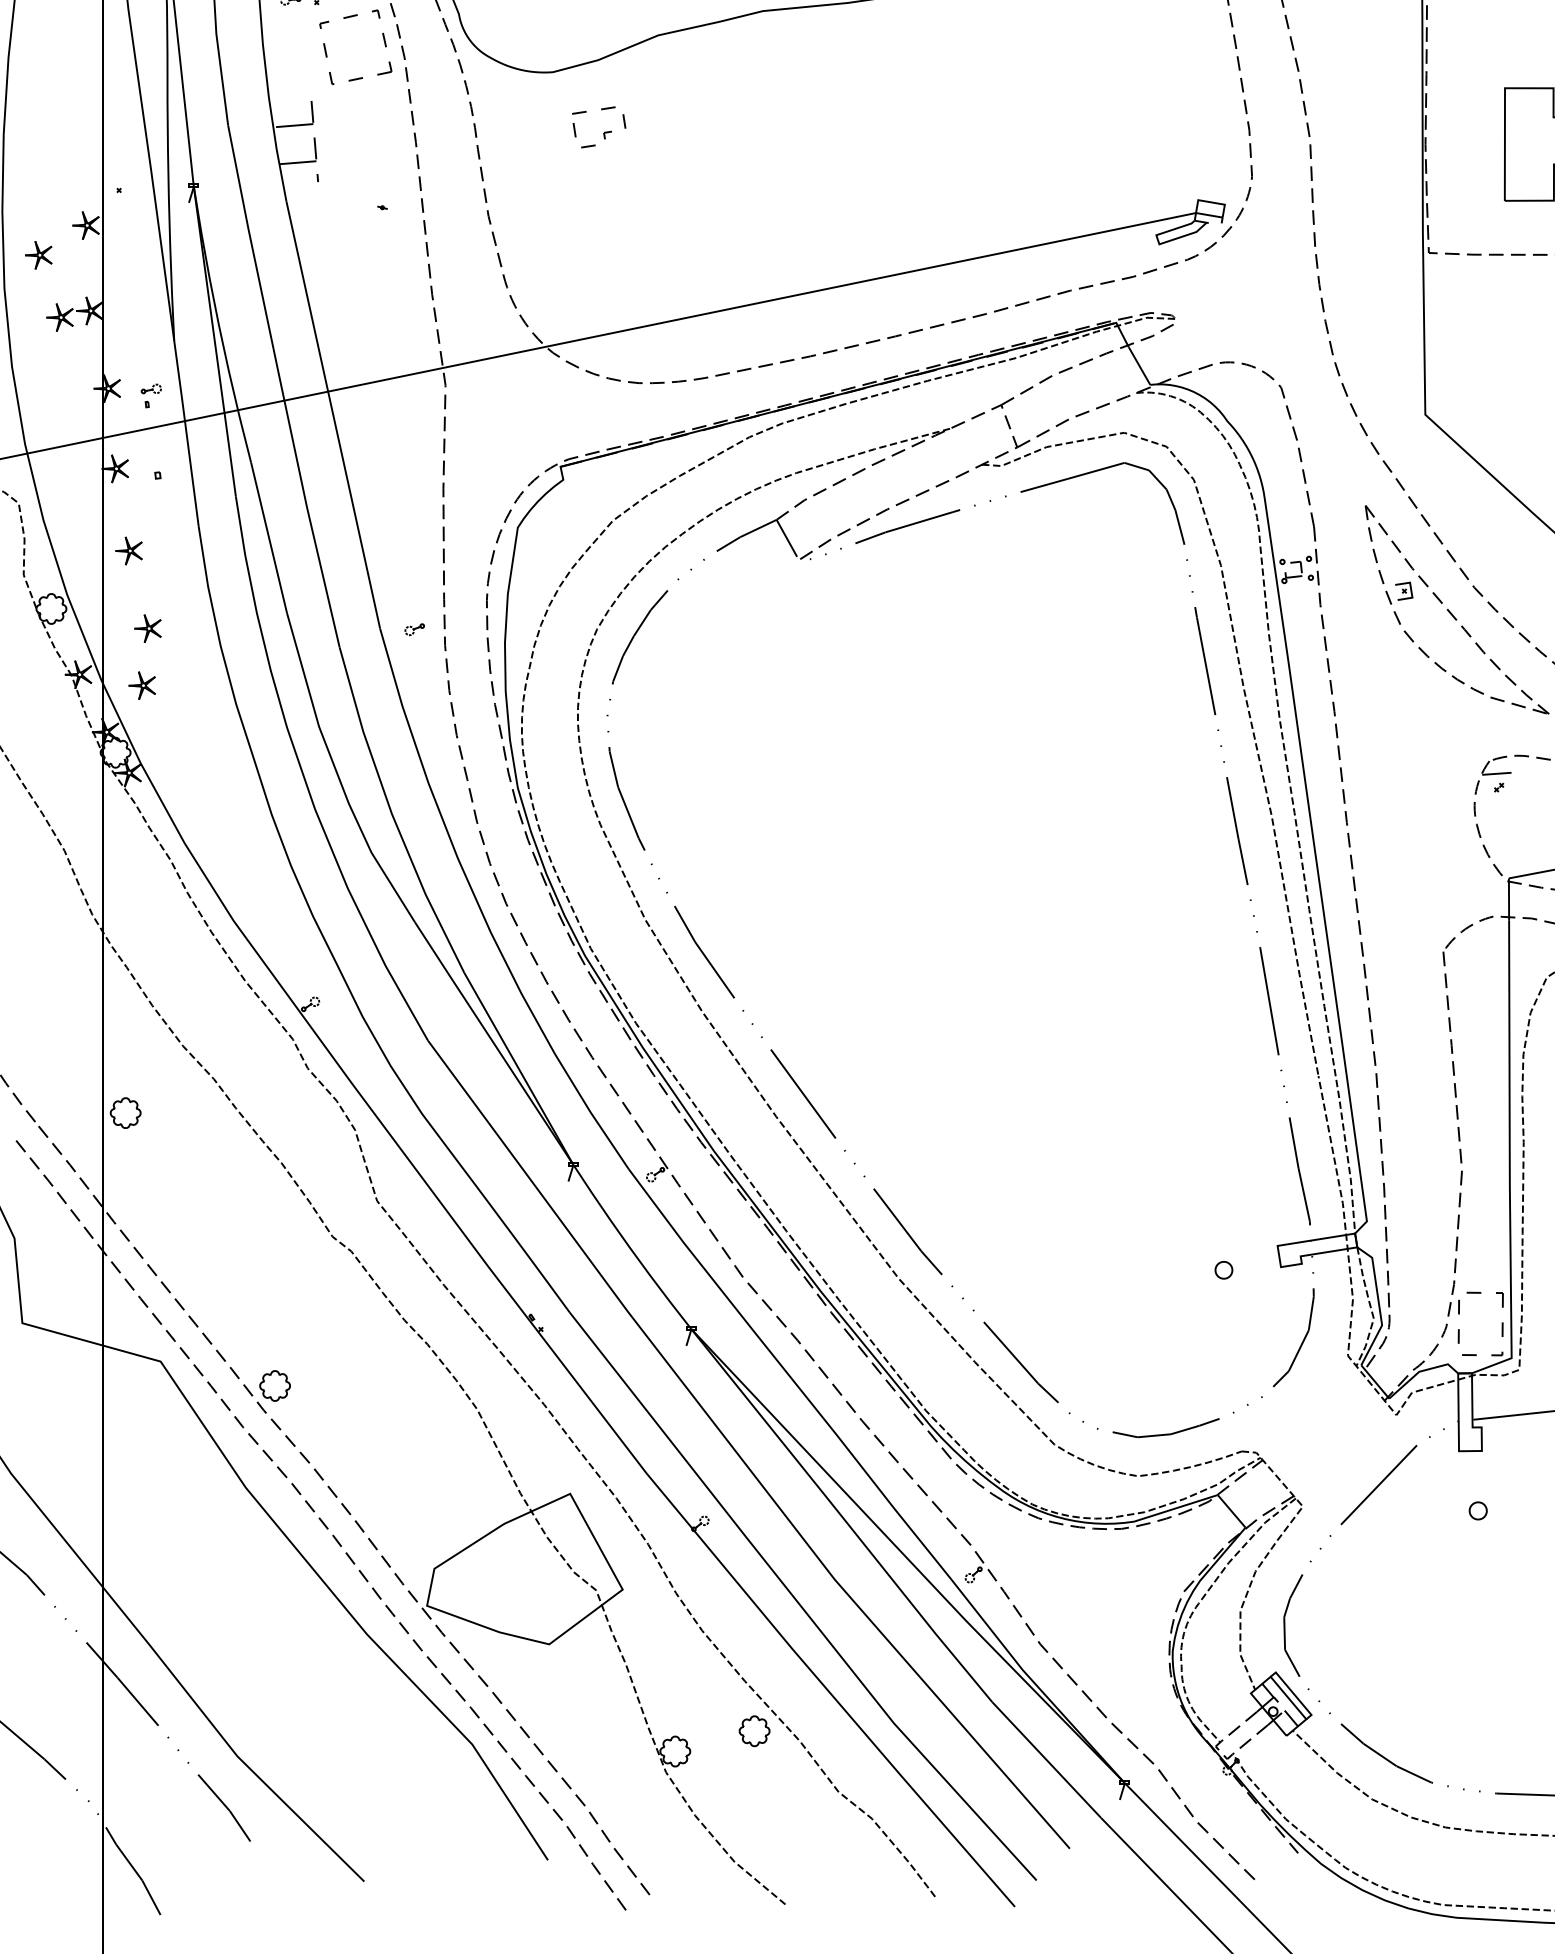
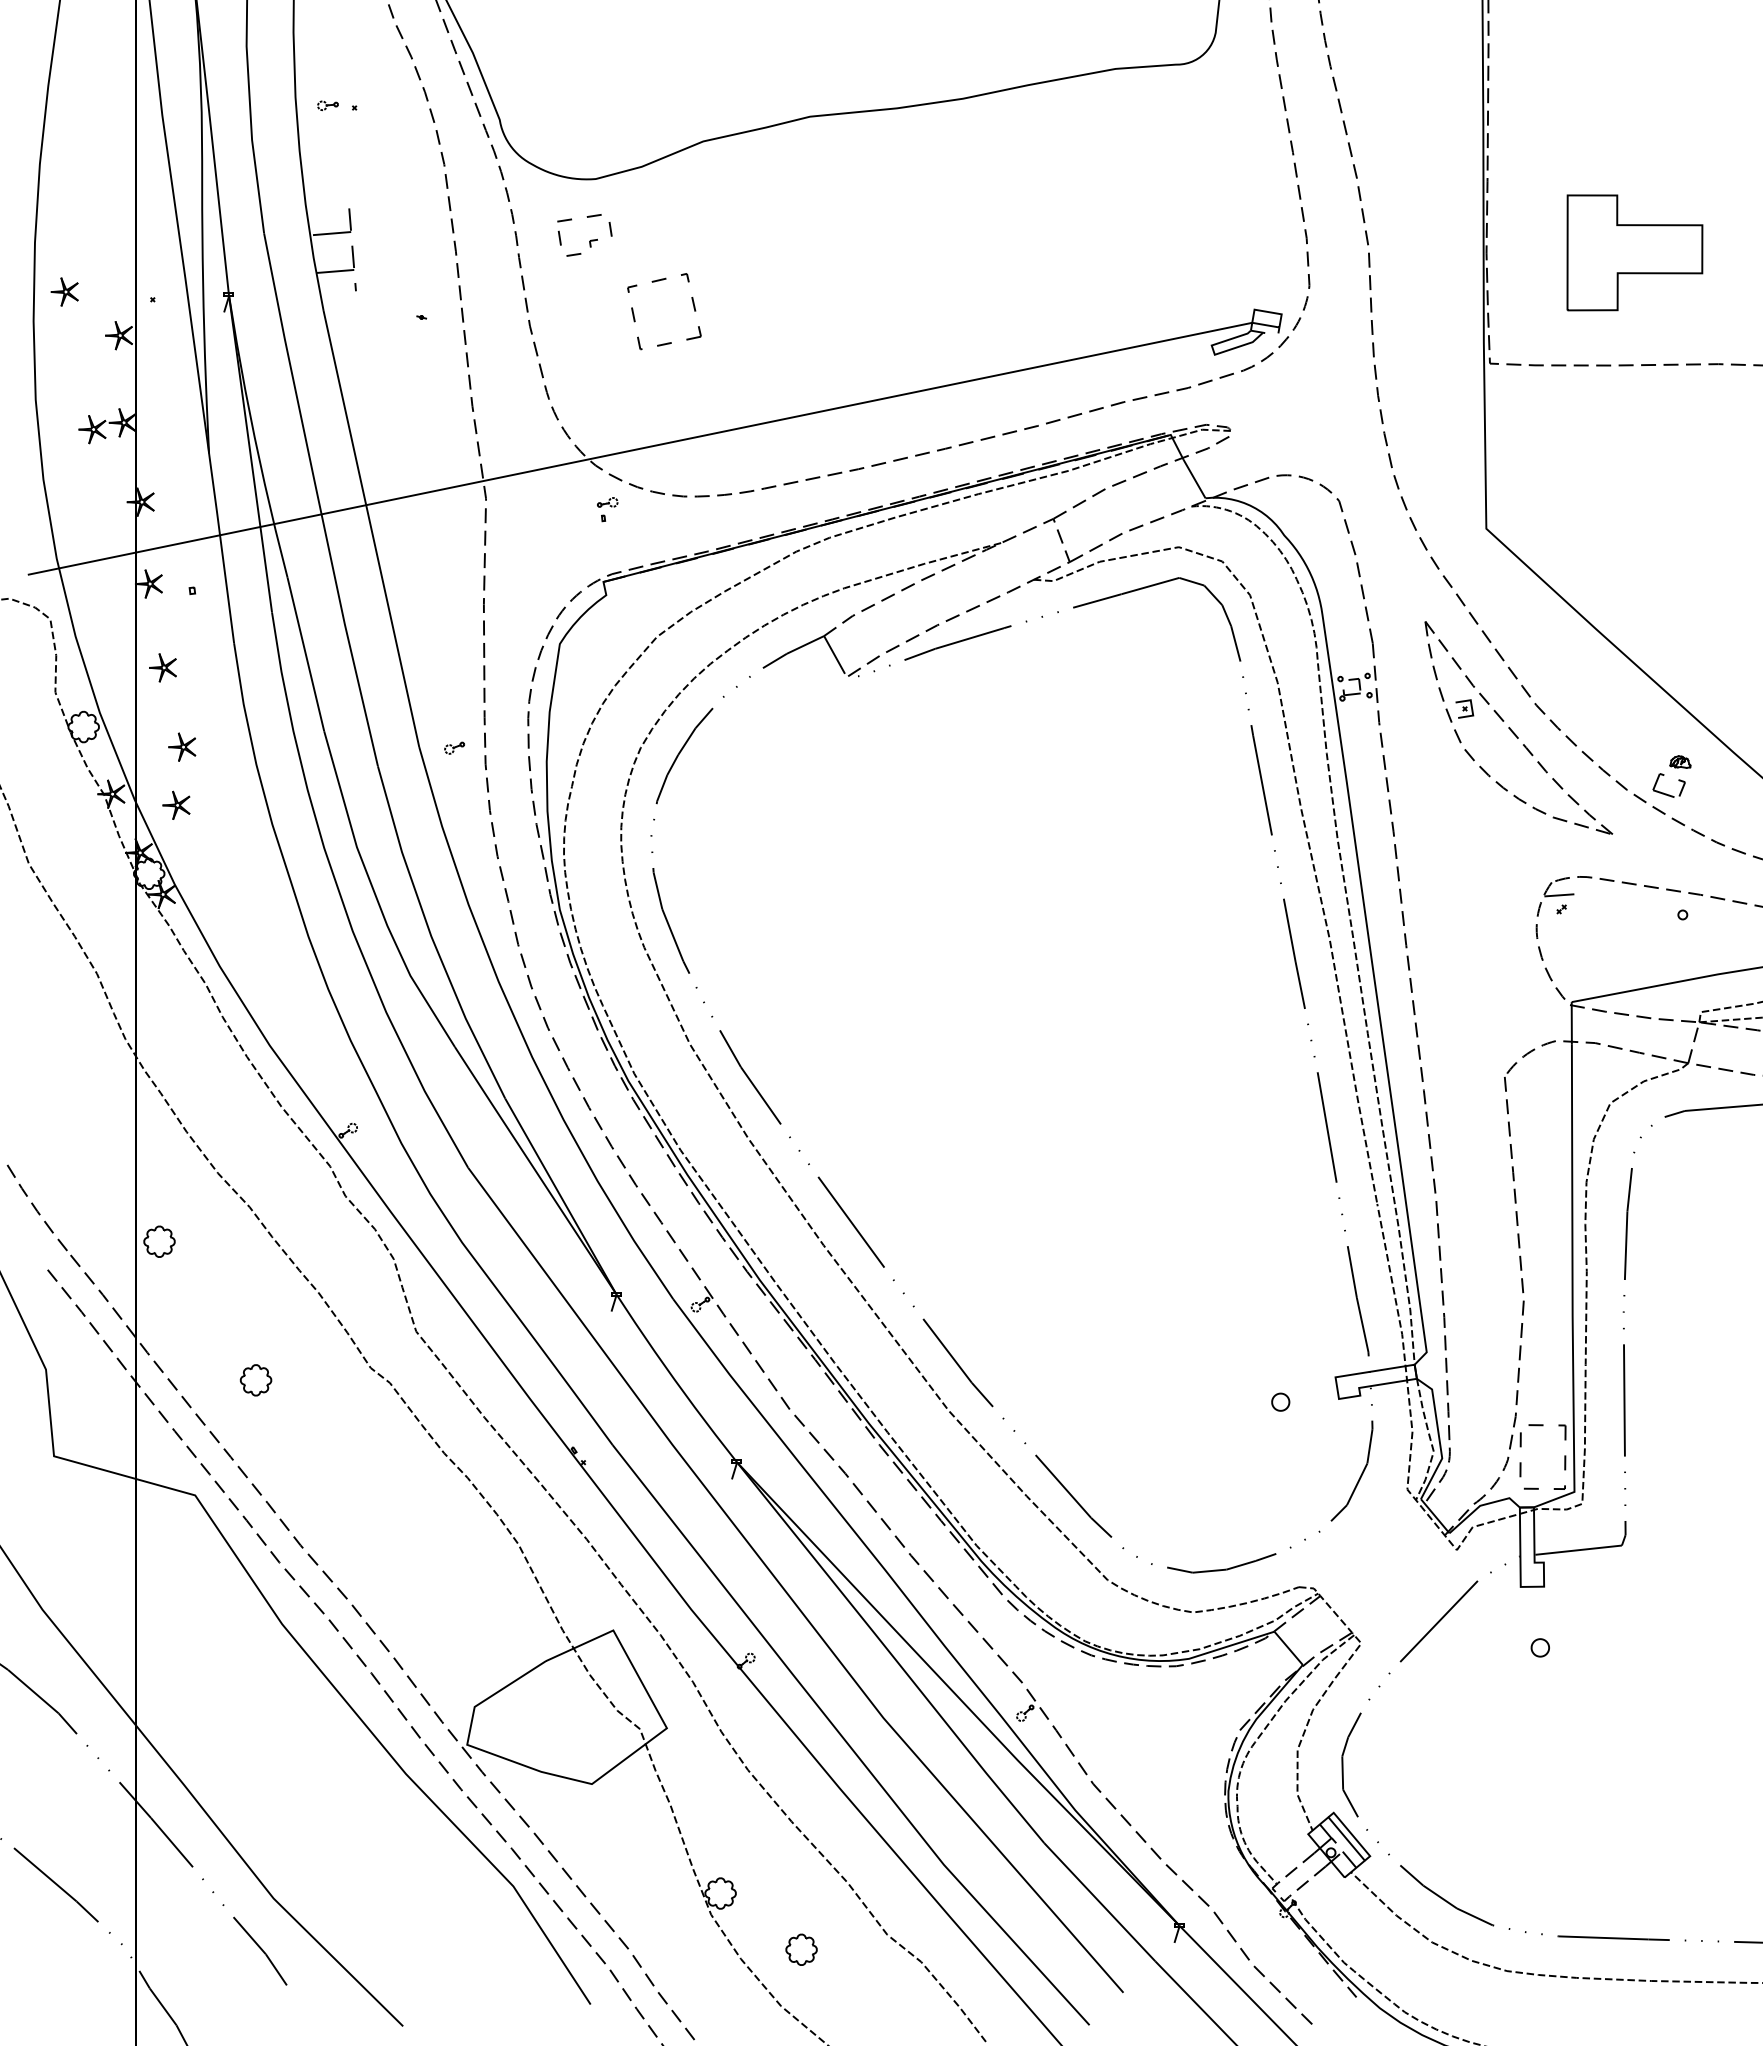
part: (383, 40) -> (692, 304), moved
part: (603, 132) -> (589, 240), moved
part: (38, 254) -> (64, 291), moved
part: (151, 395) -> (607, 509), moved
part: (274, 1386) -> (255, 1380), moved
part: (754, 1730) -> (801, 1949), moved

